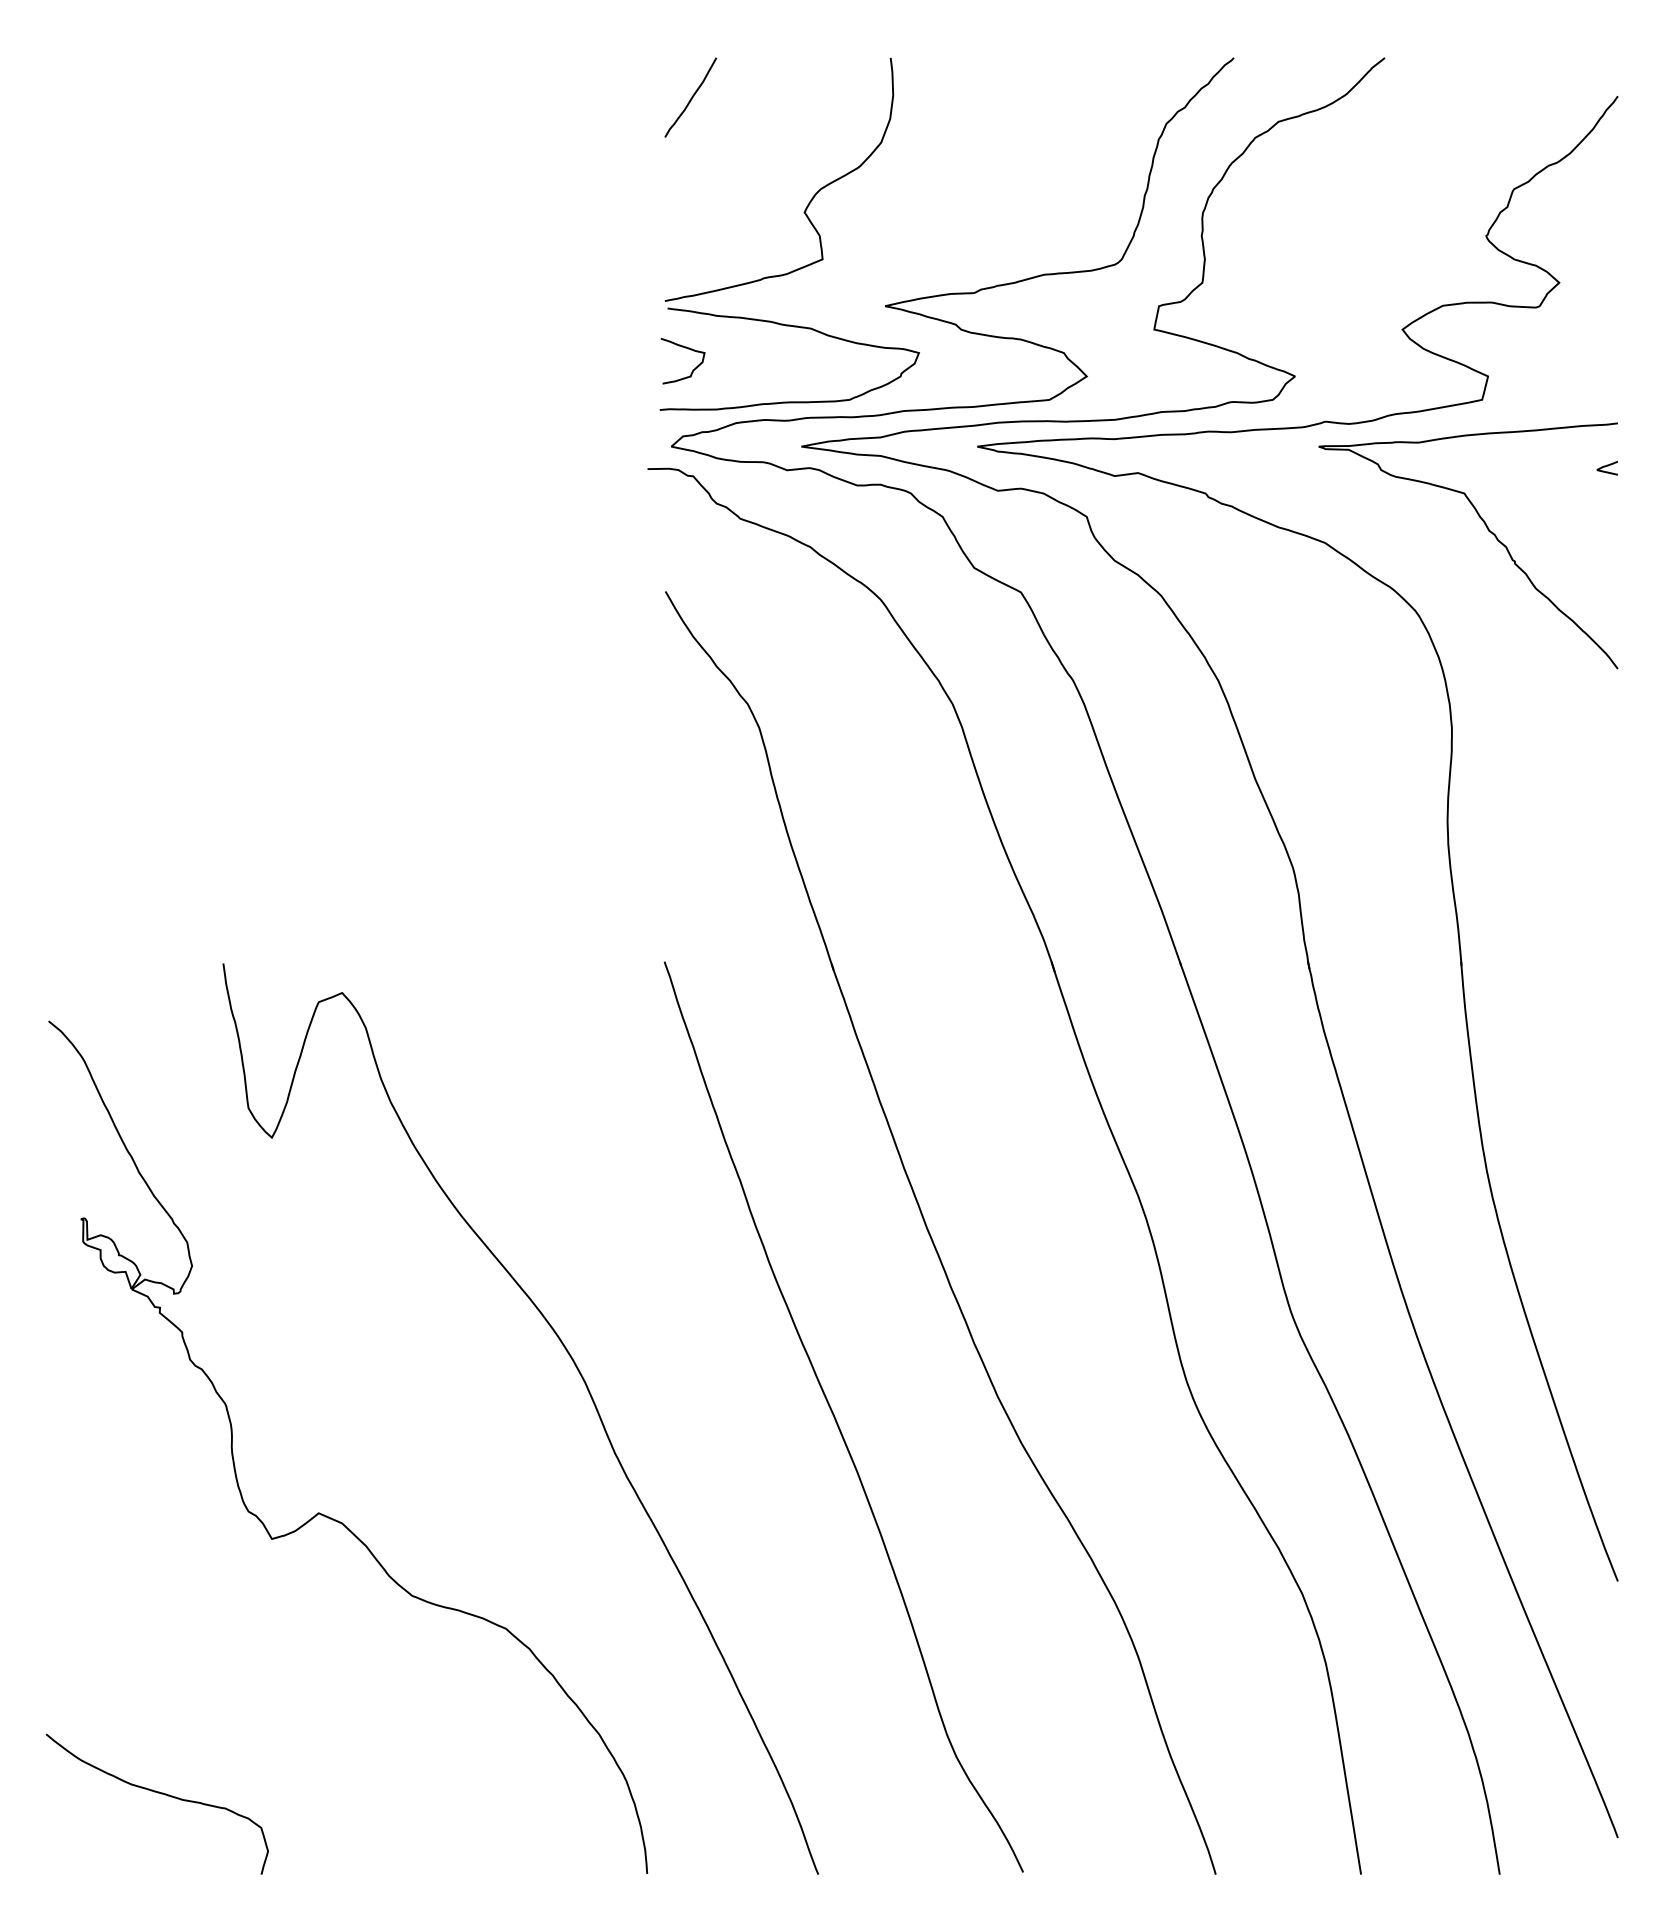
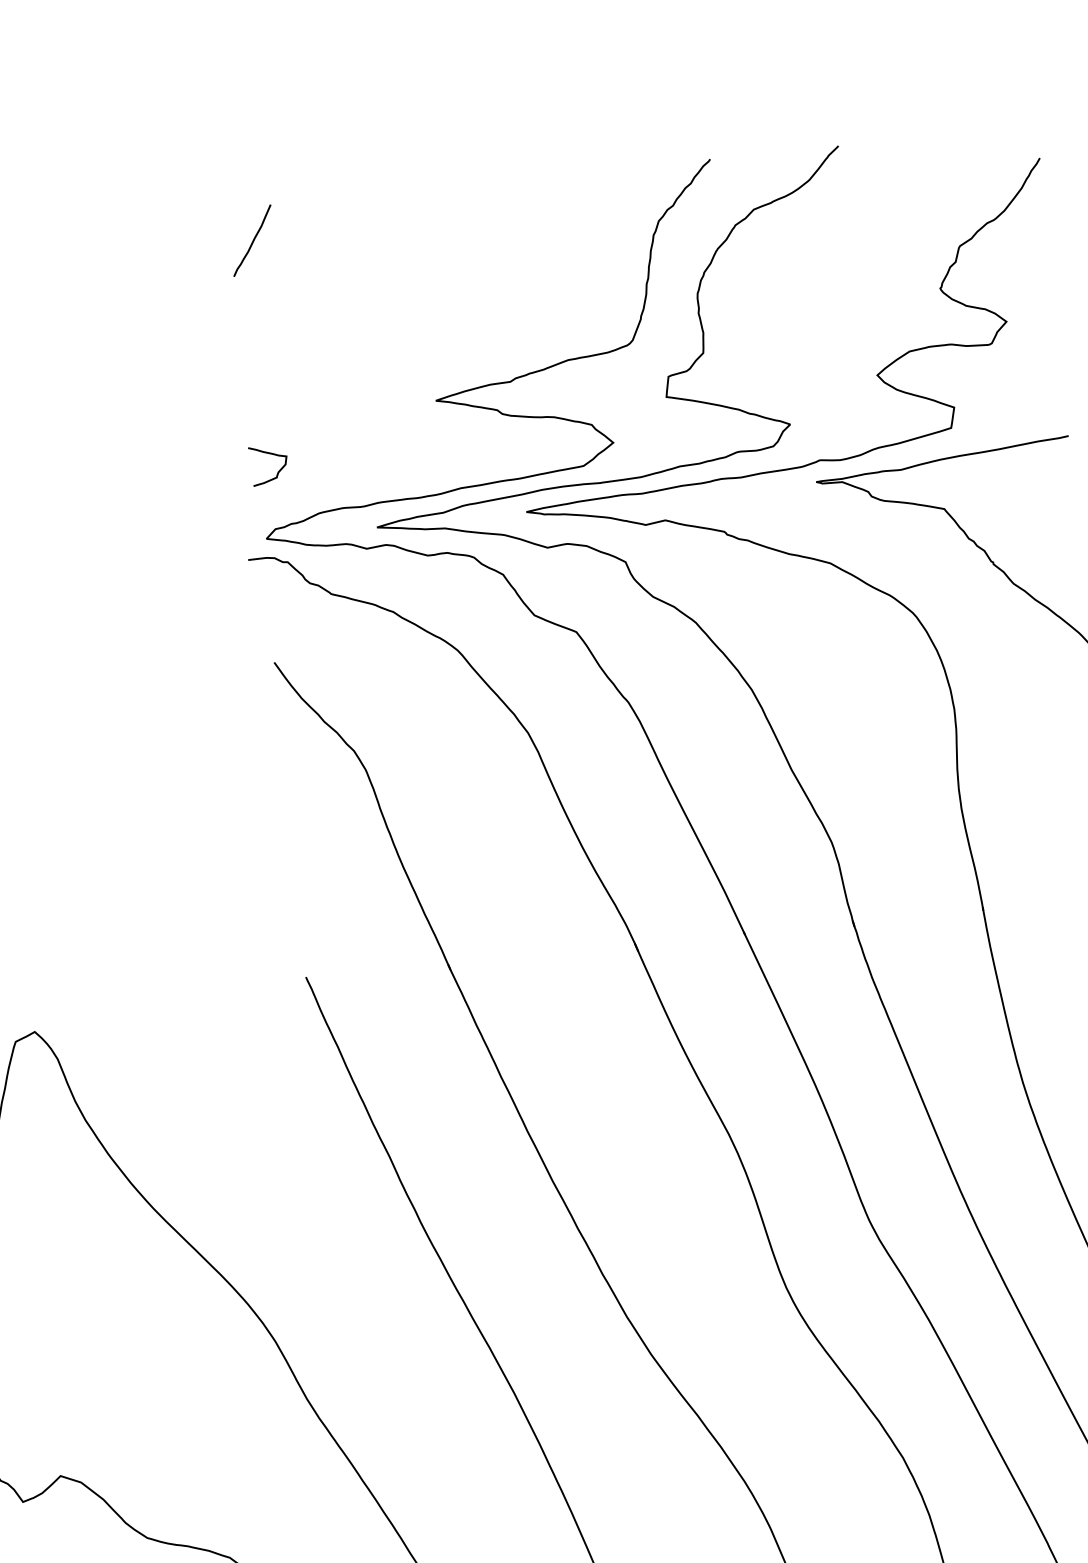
part: (809, 222) -> (364, 336), removed
curve: (1607, 466) -> (1063, 473), removed

